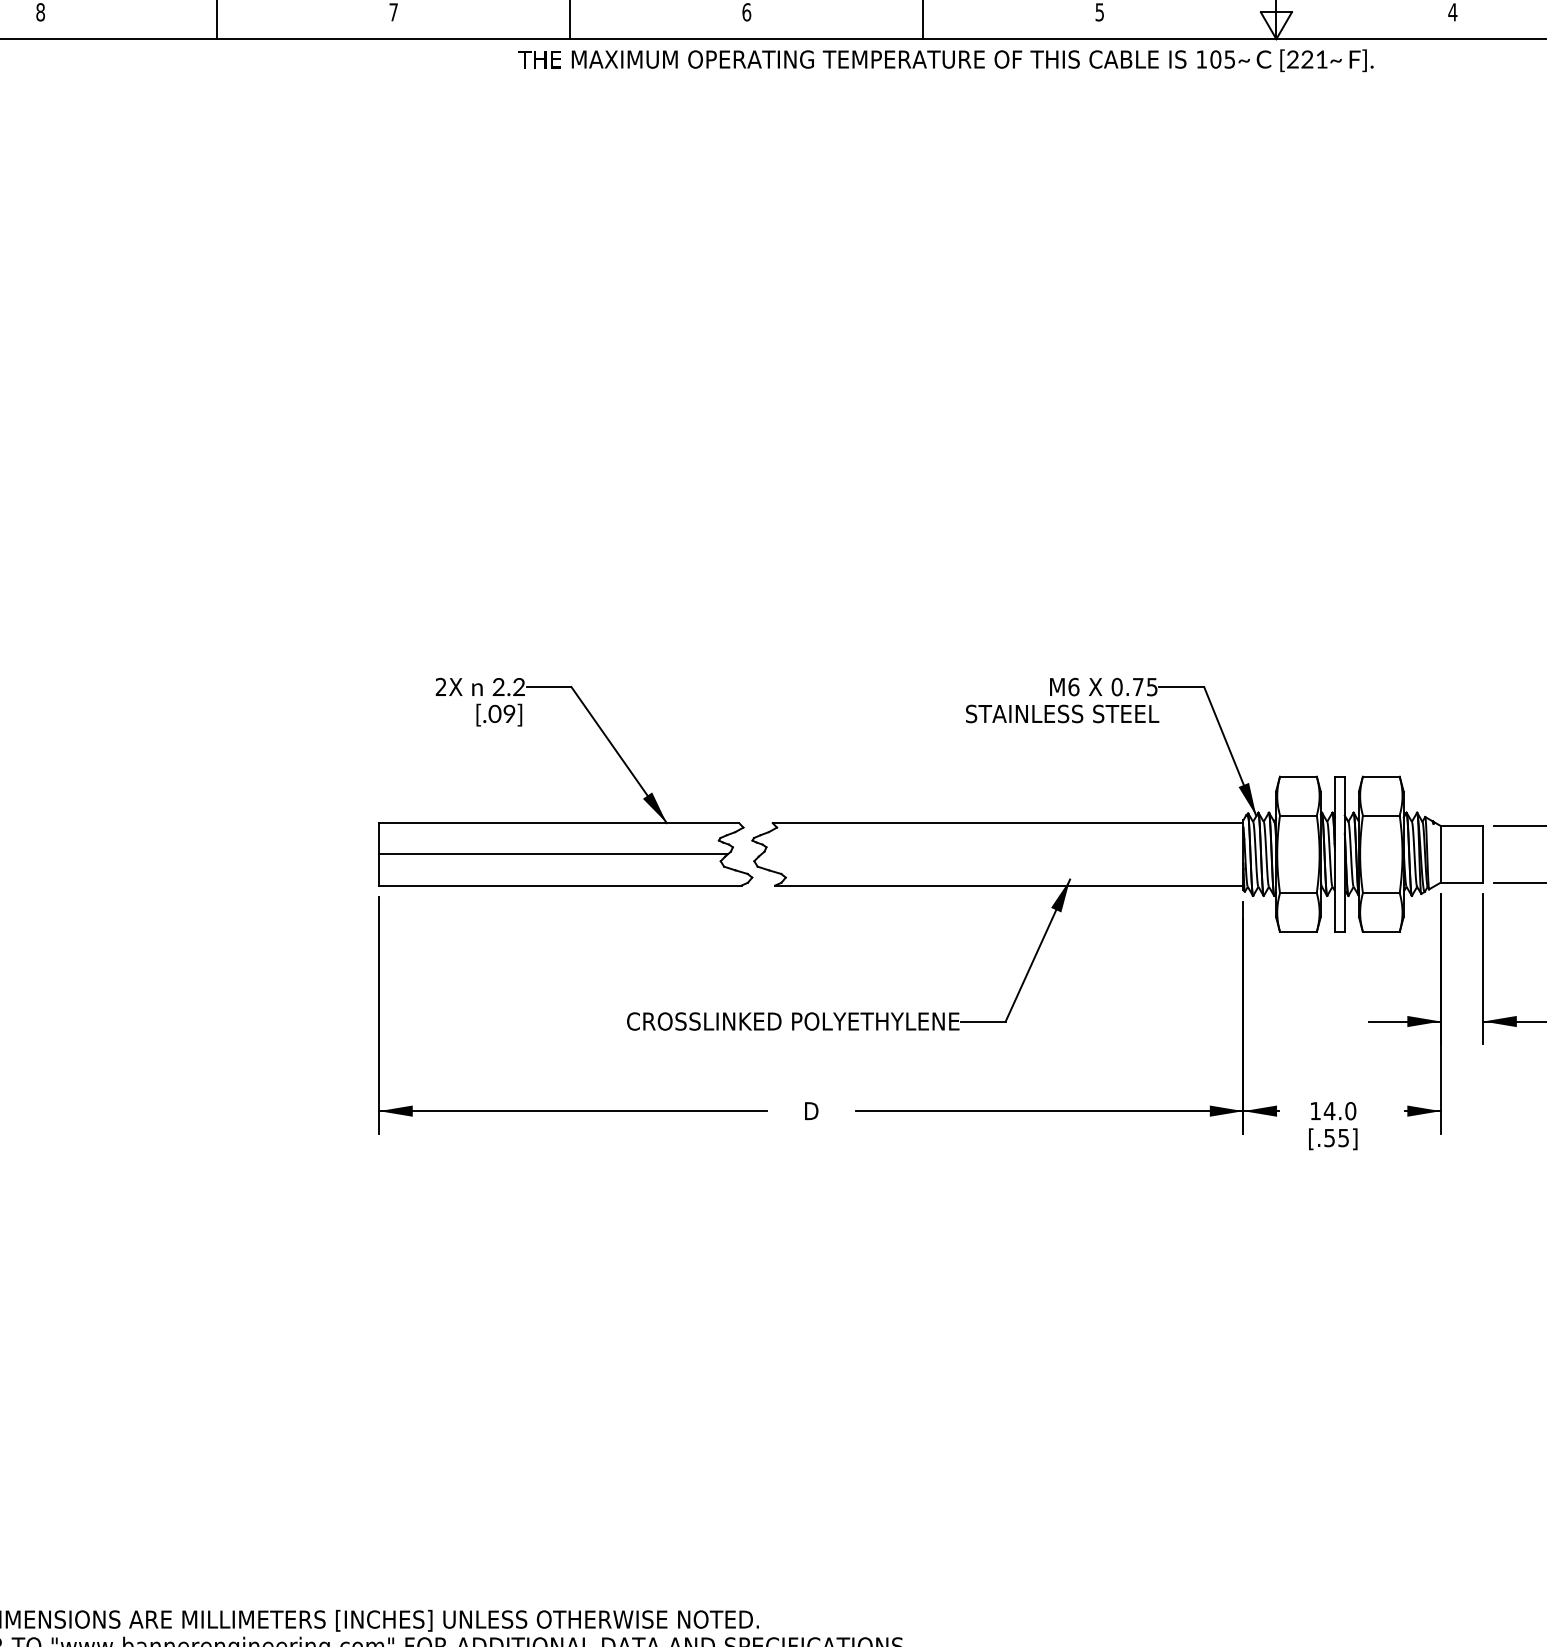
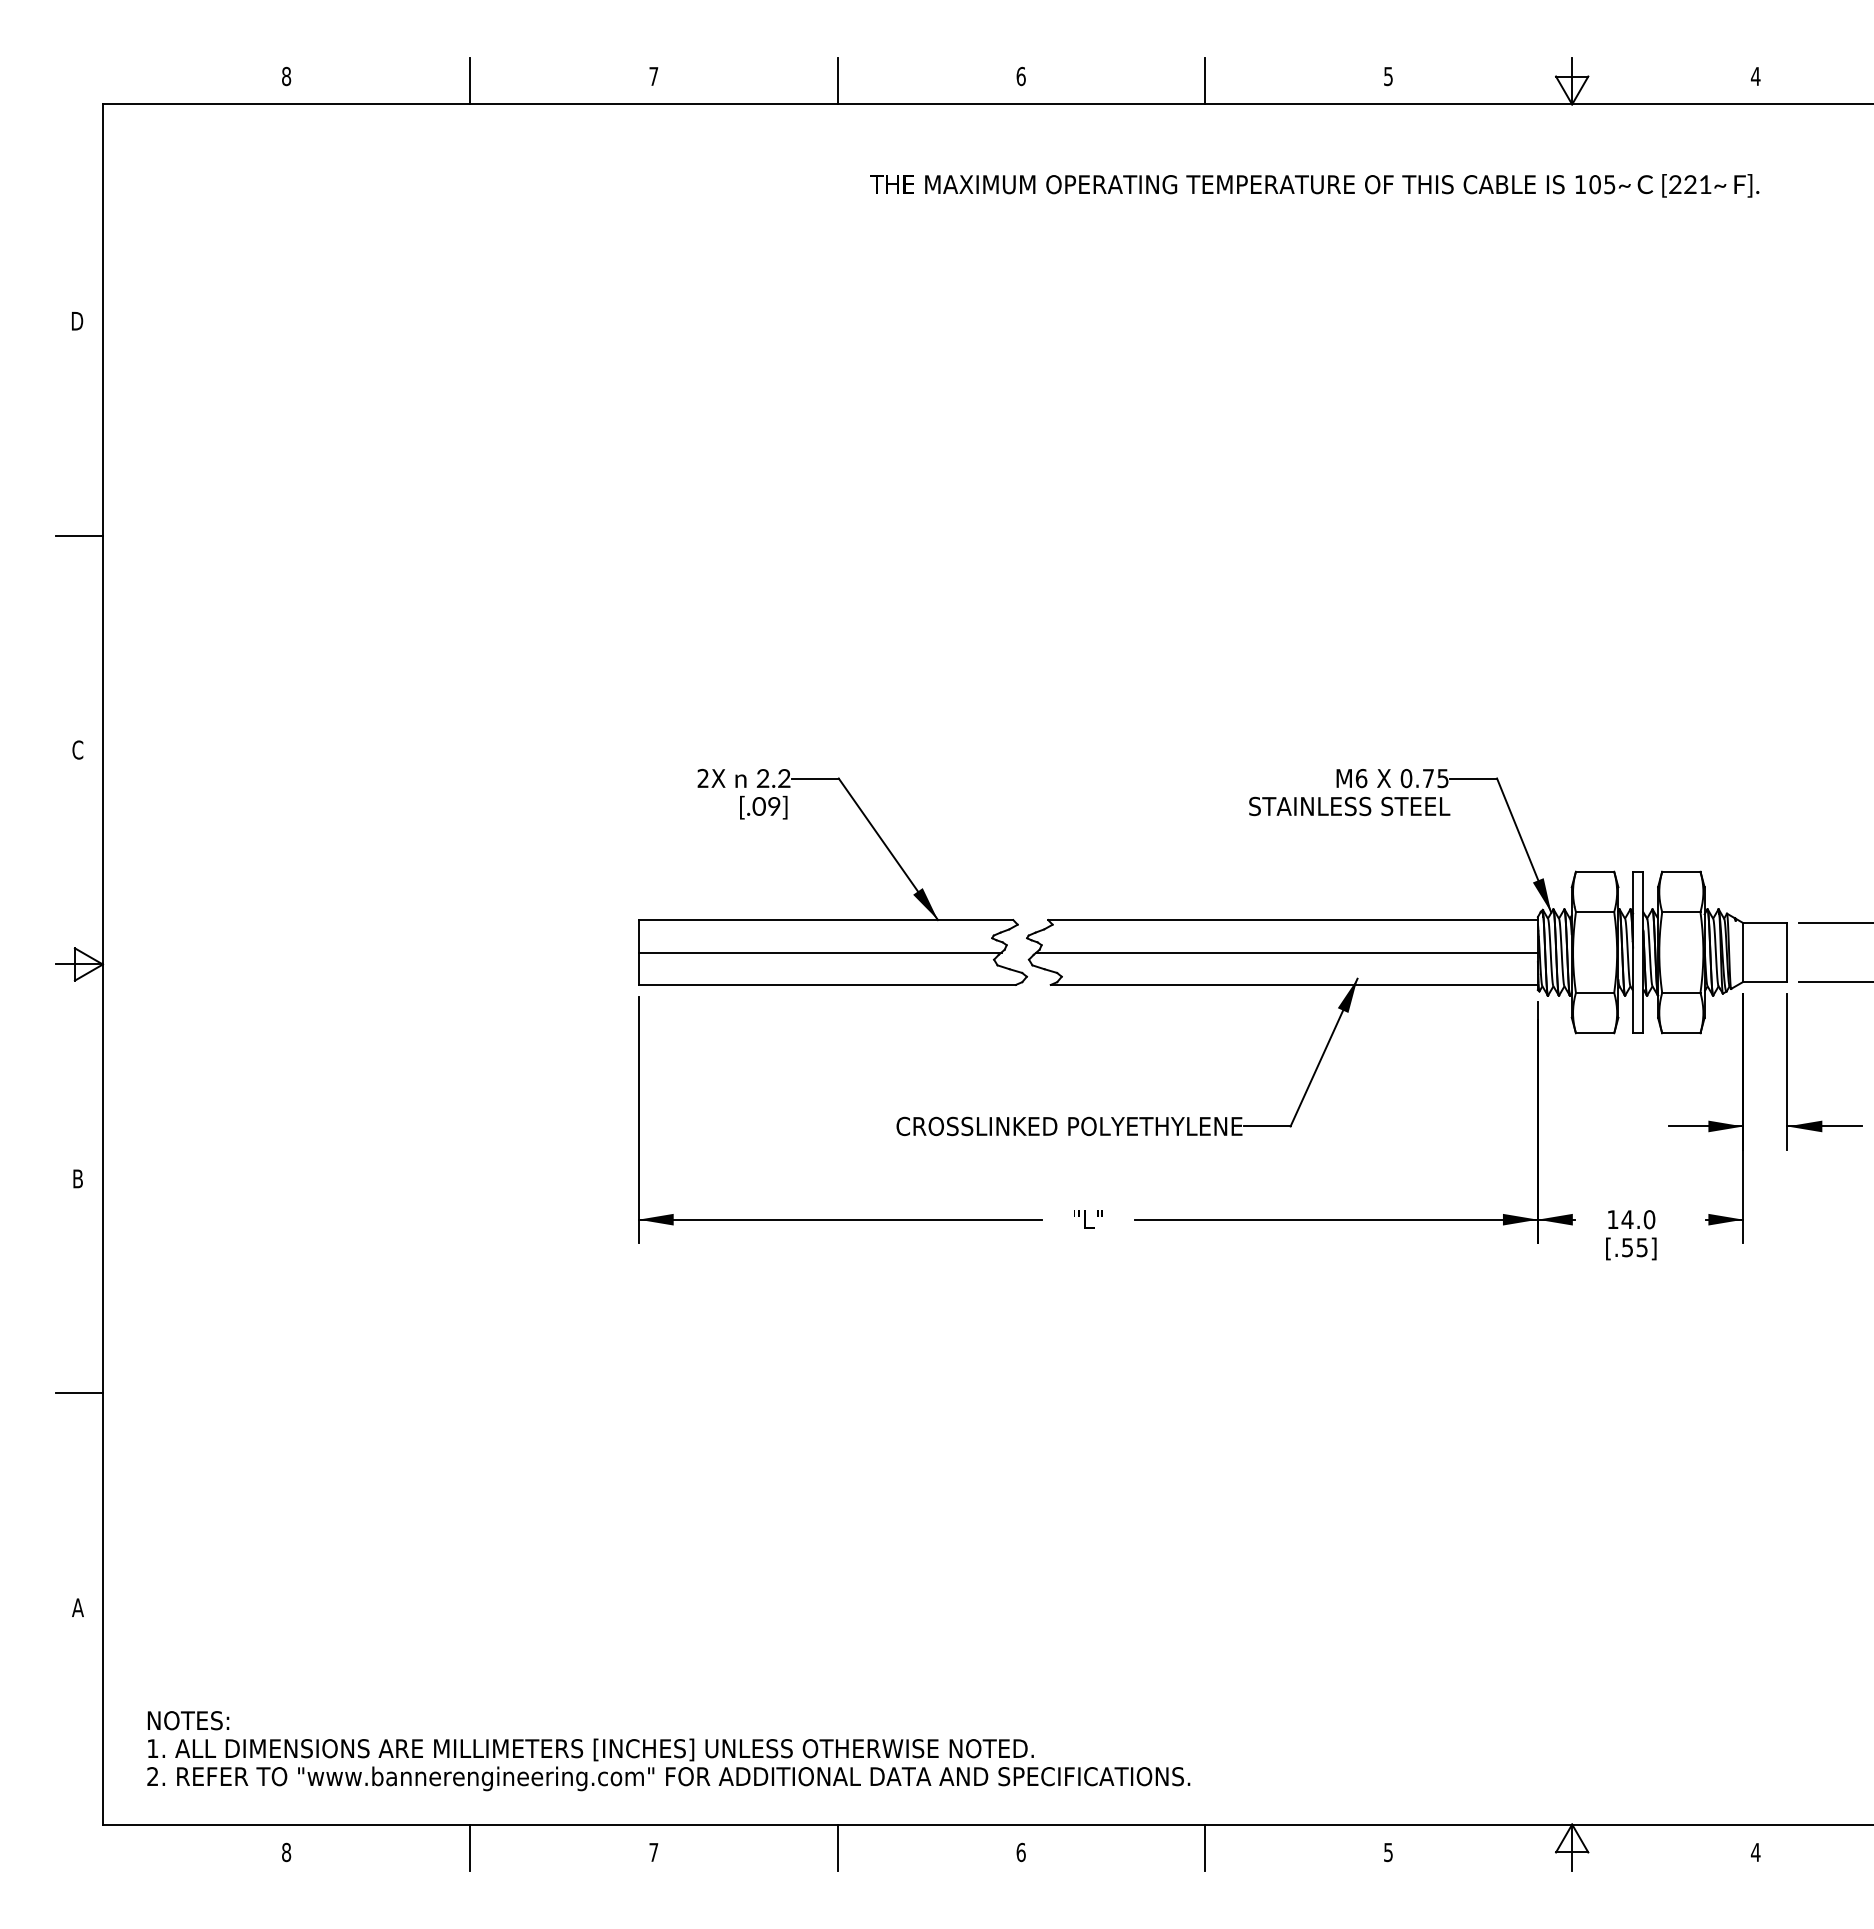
text: (946, 60) -> (1314, 185), moved
line: (1001, 854) -> (1286, 952), added
text: (811, 1110) -> (1088, 1219), D -> "L"

